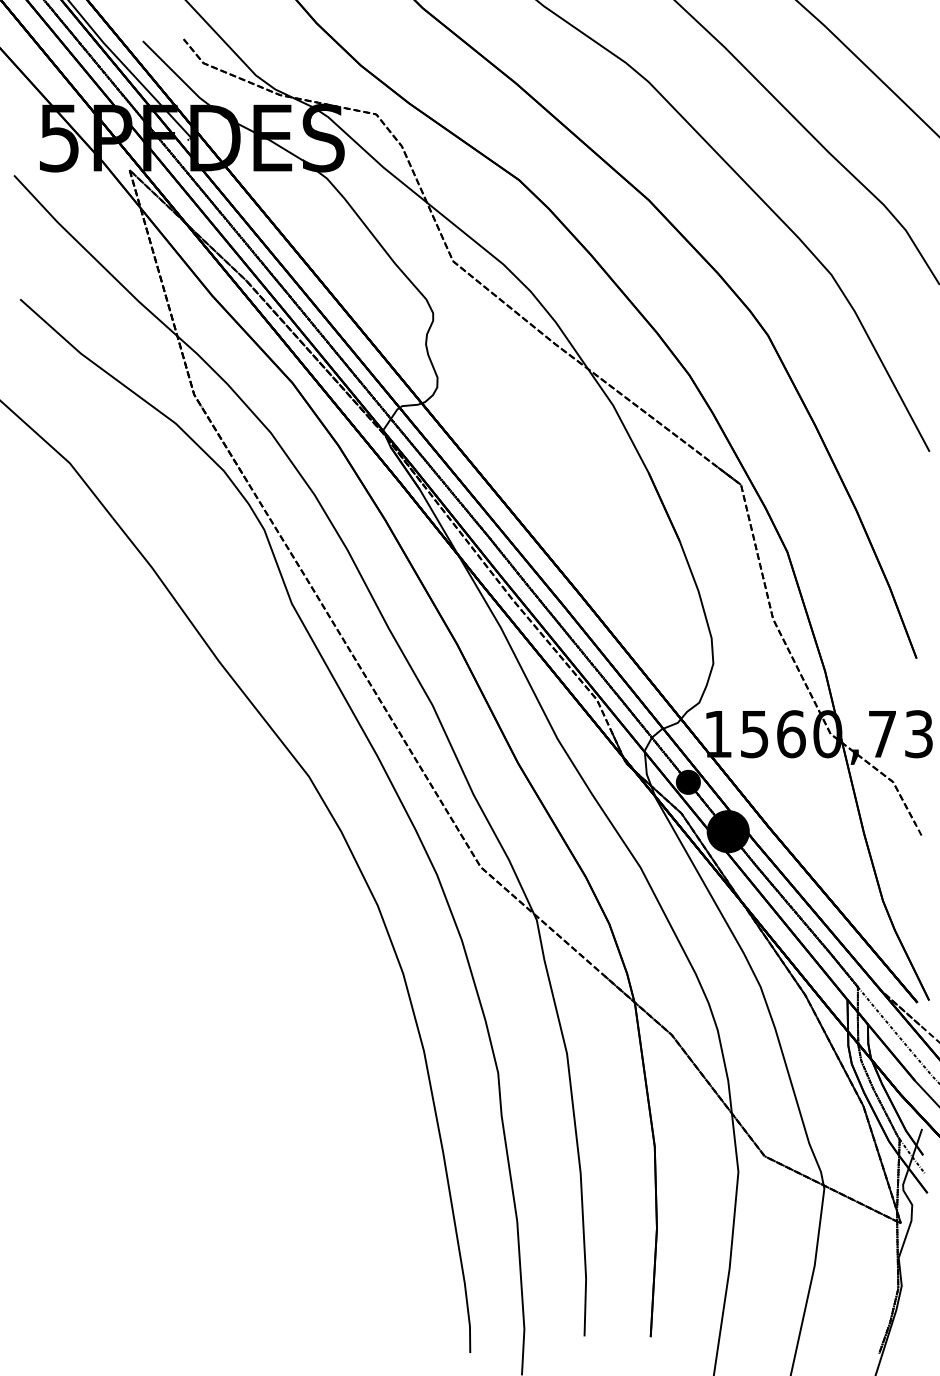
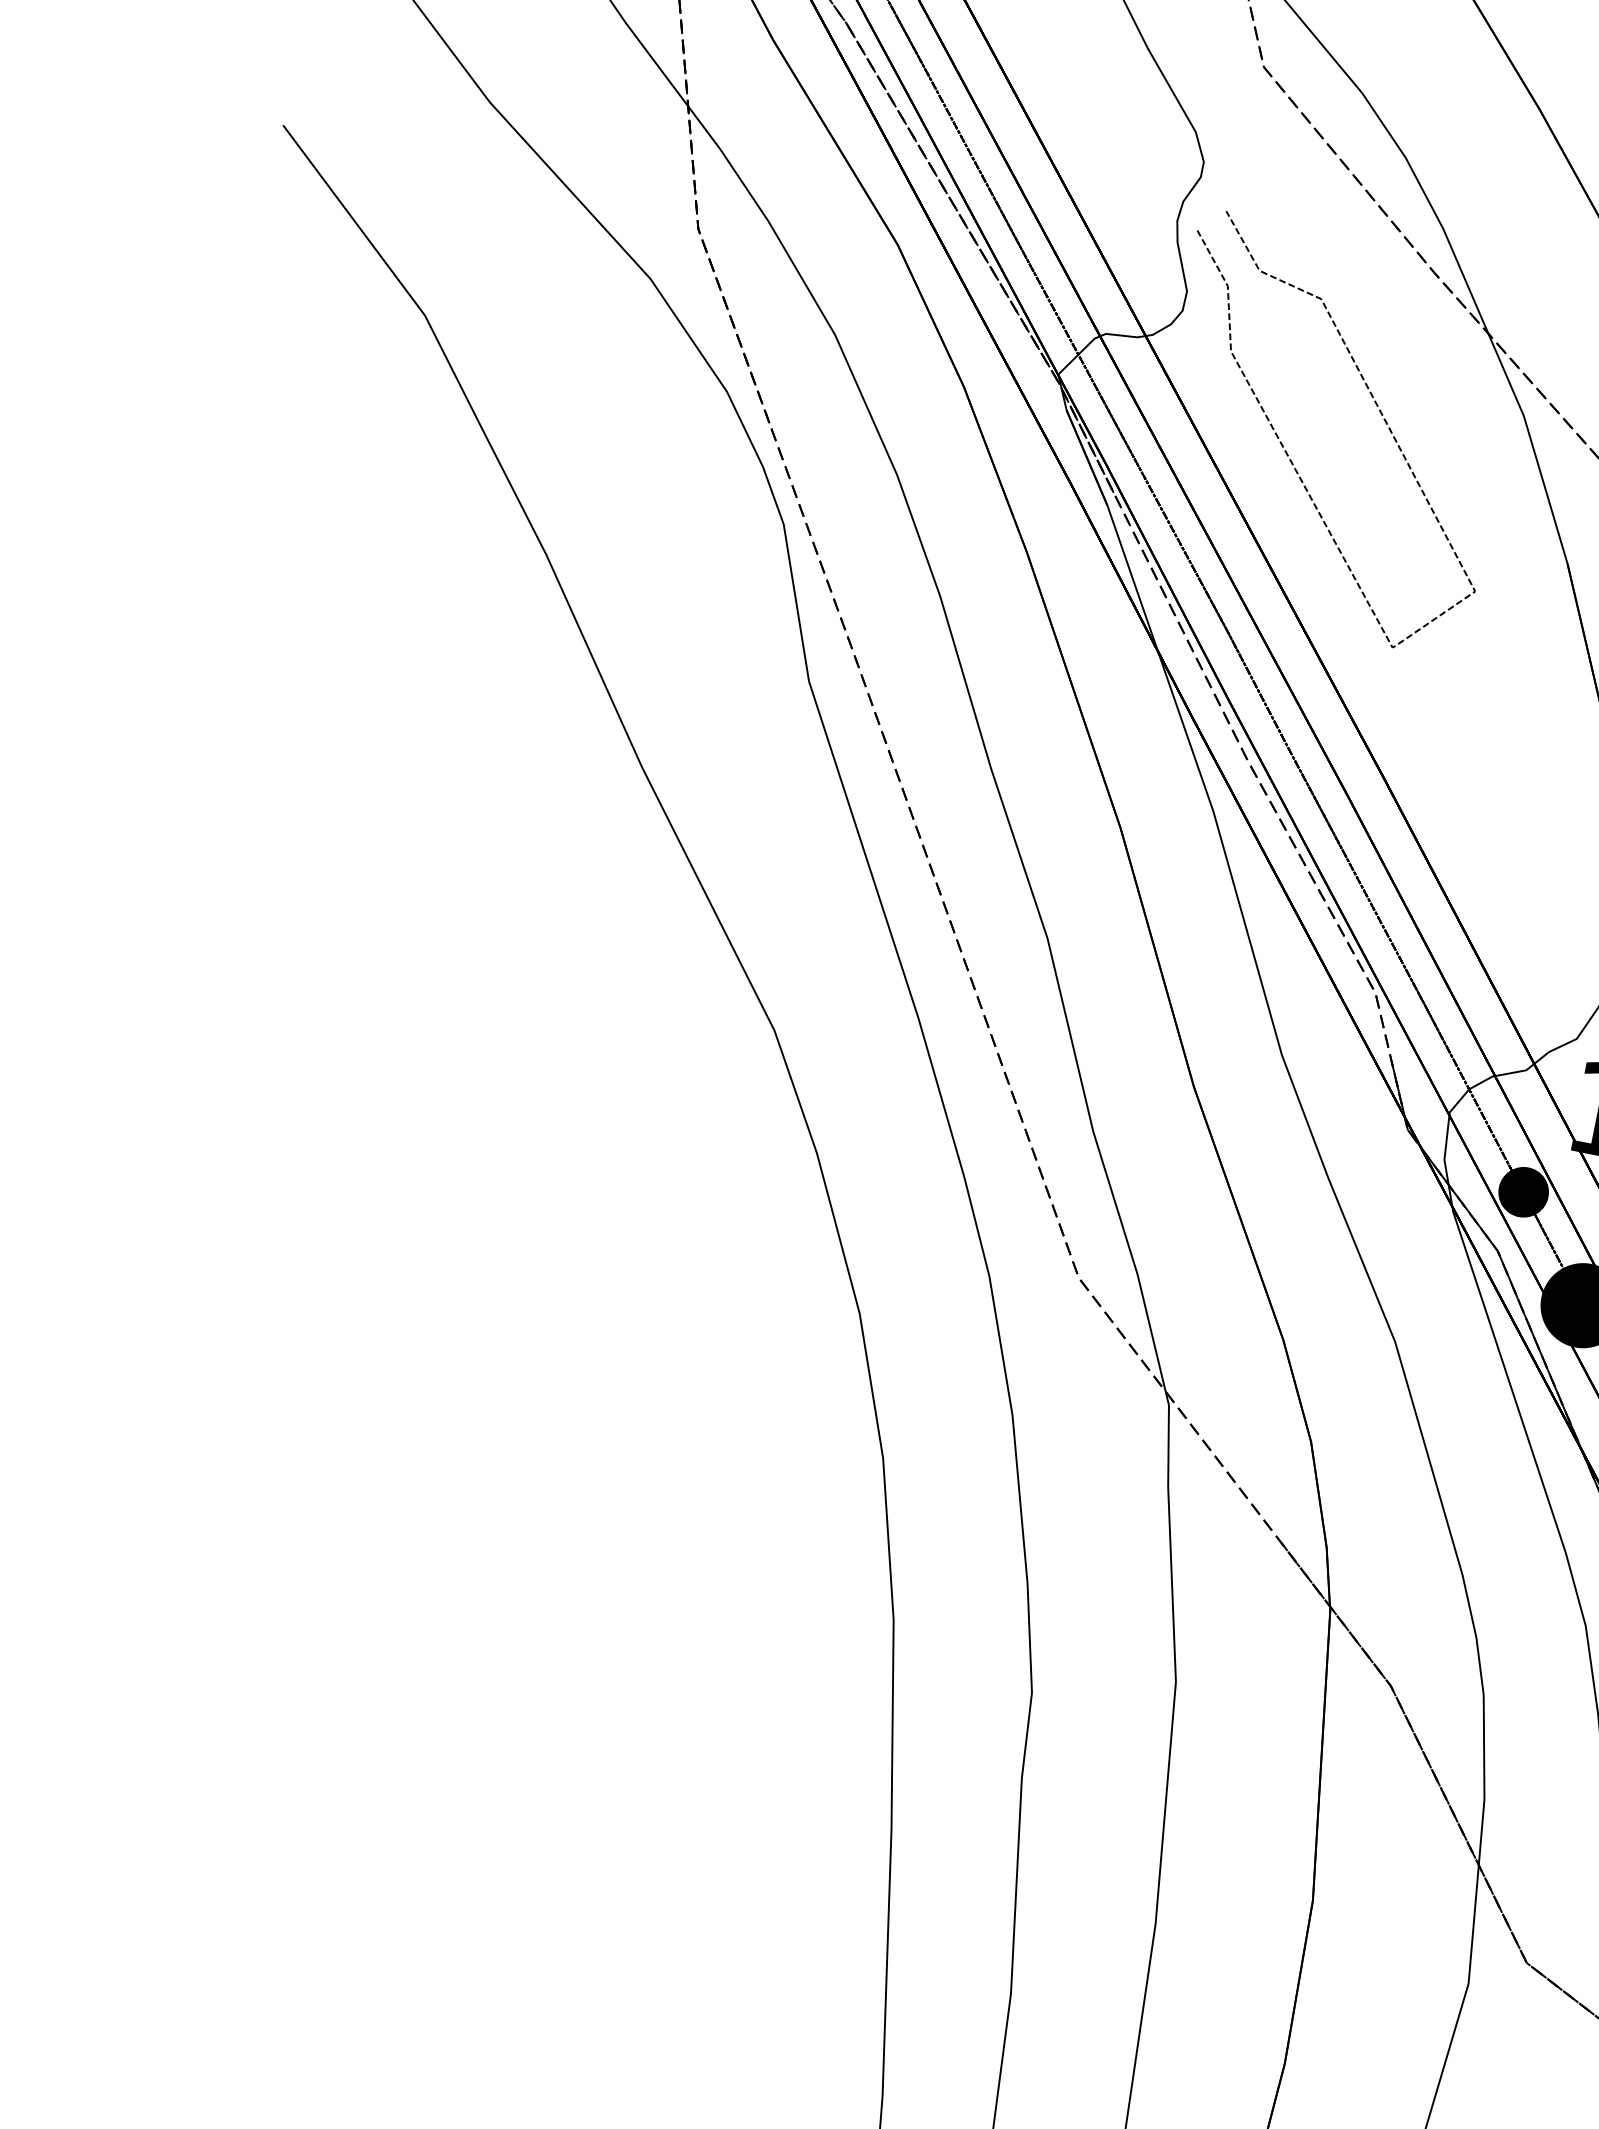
curve: (504, 448) -> (1291, 458), added

